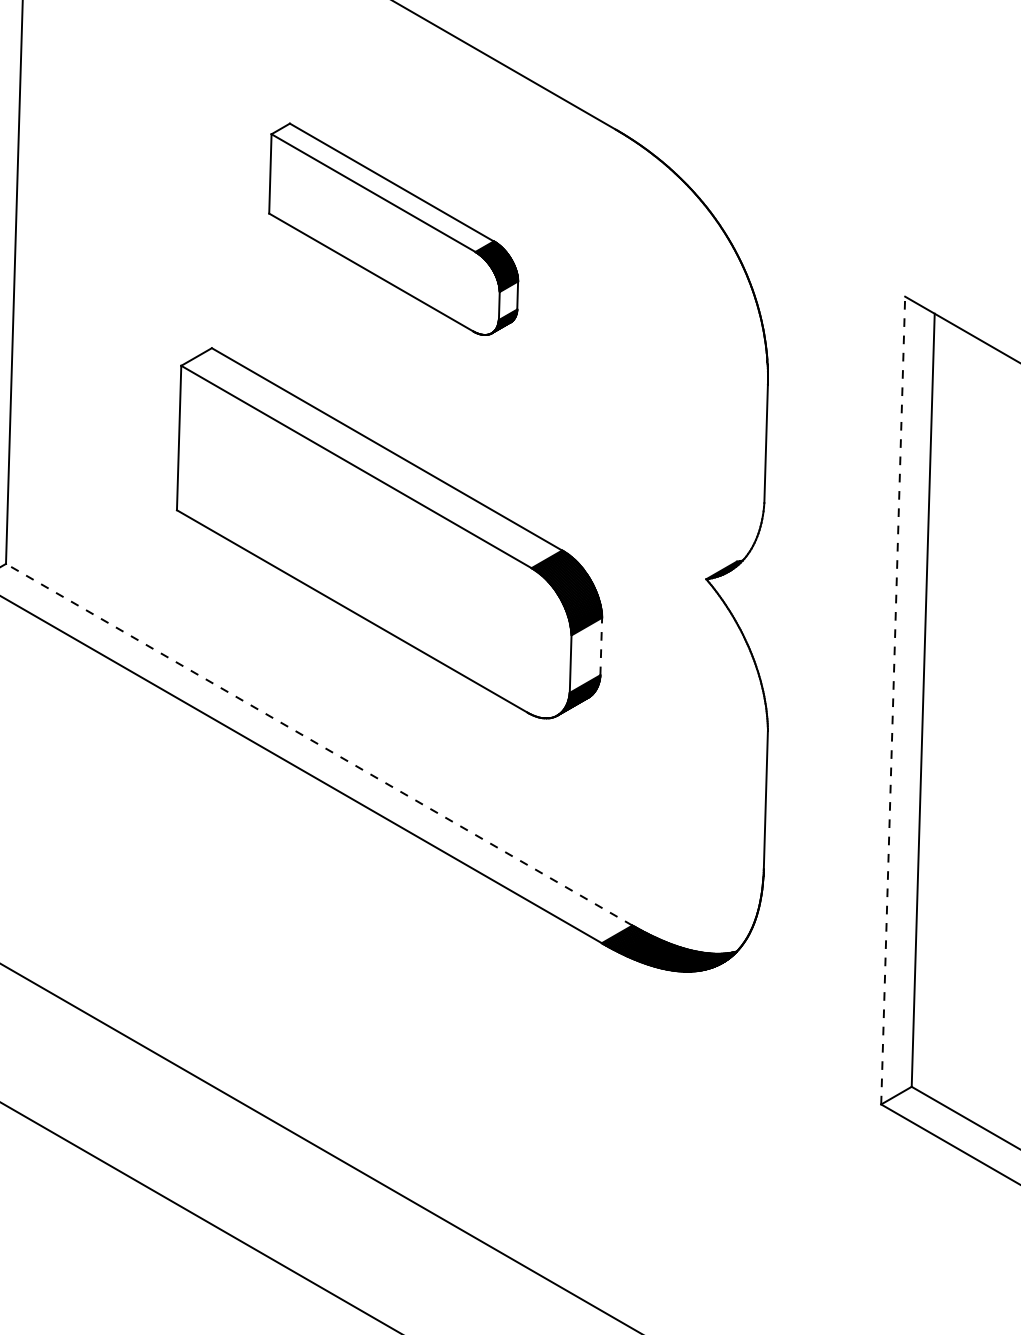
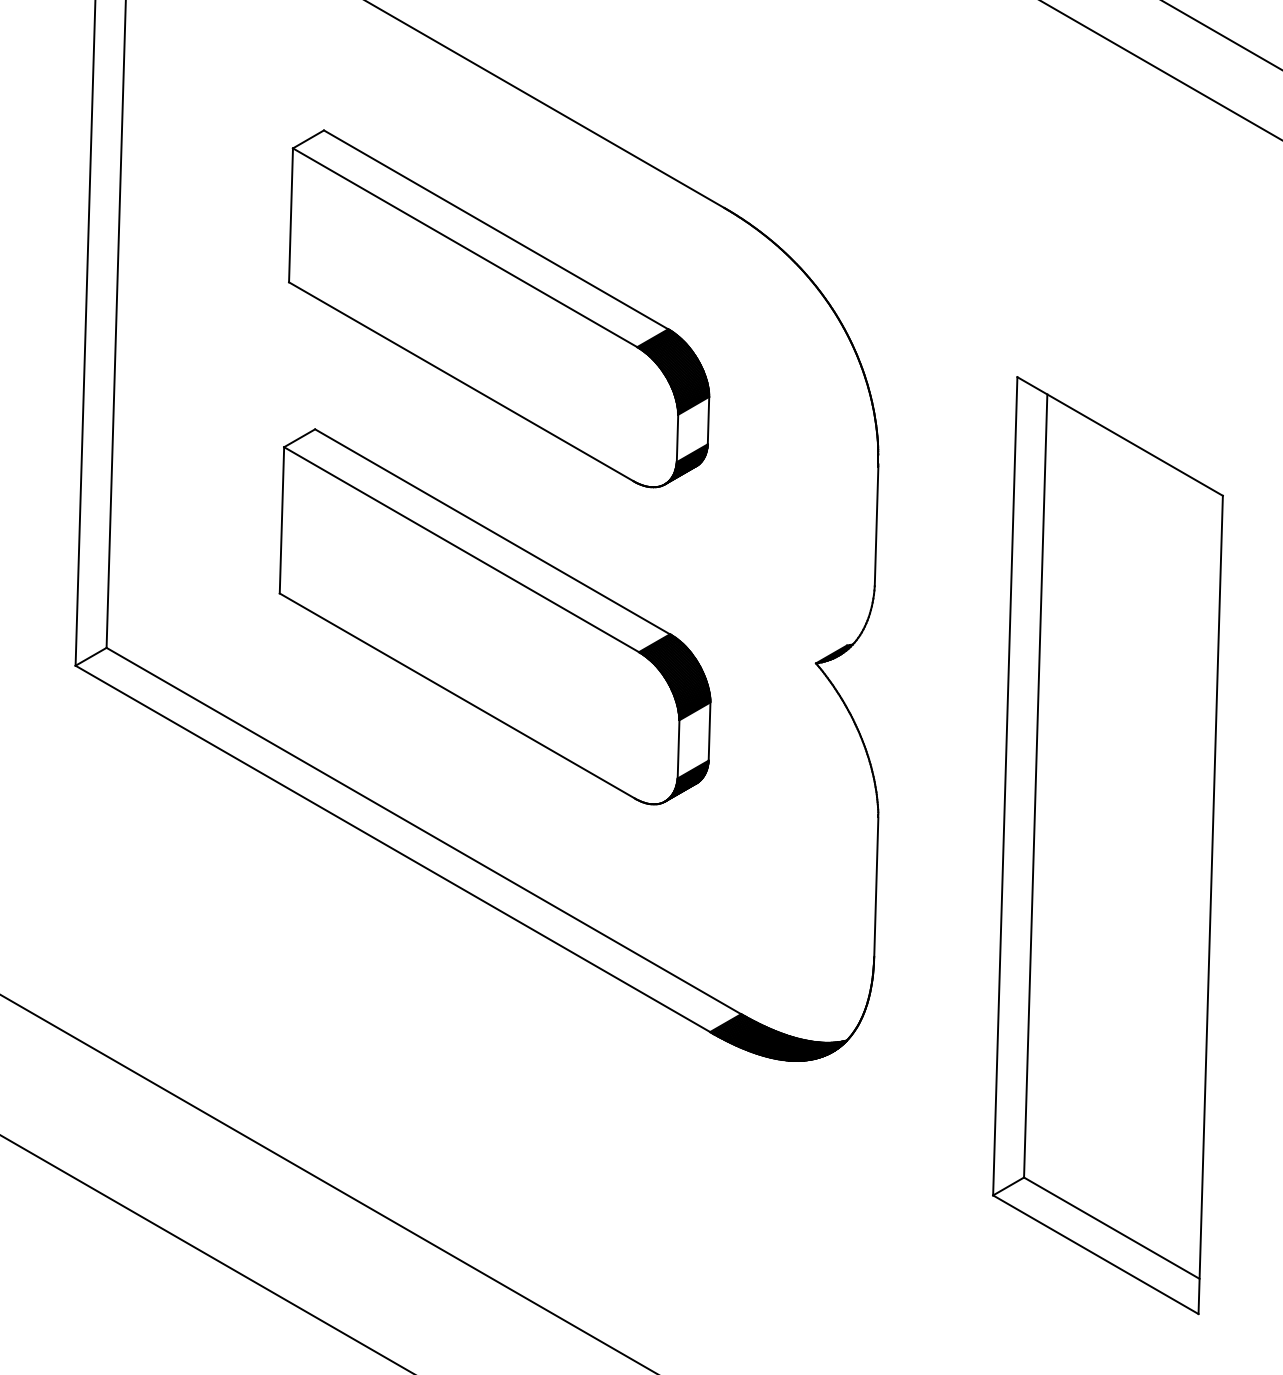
part: (393, 228) -> (499, 308), size x1.67
line: (601, 646) -> (709, 731), dashed -> solid
line: (893, 699) -> (1005, 785), dashed -> solid
line: (318, 744) -> (423, 830), dashed -> solid

